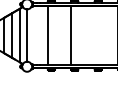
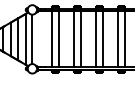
line: (54, 35) -> (58, 39), added
line: (78, 35) -> (80, 39), added
line: (95, 35) -> (96, 39), added
line: (101, 35) -> (102, 39), added

